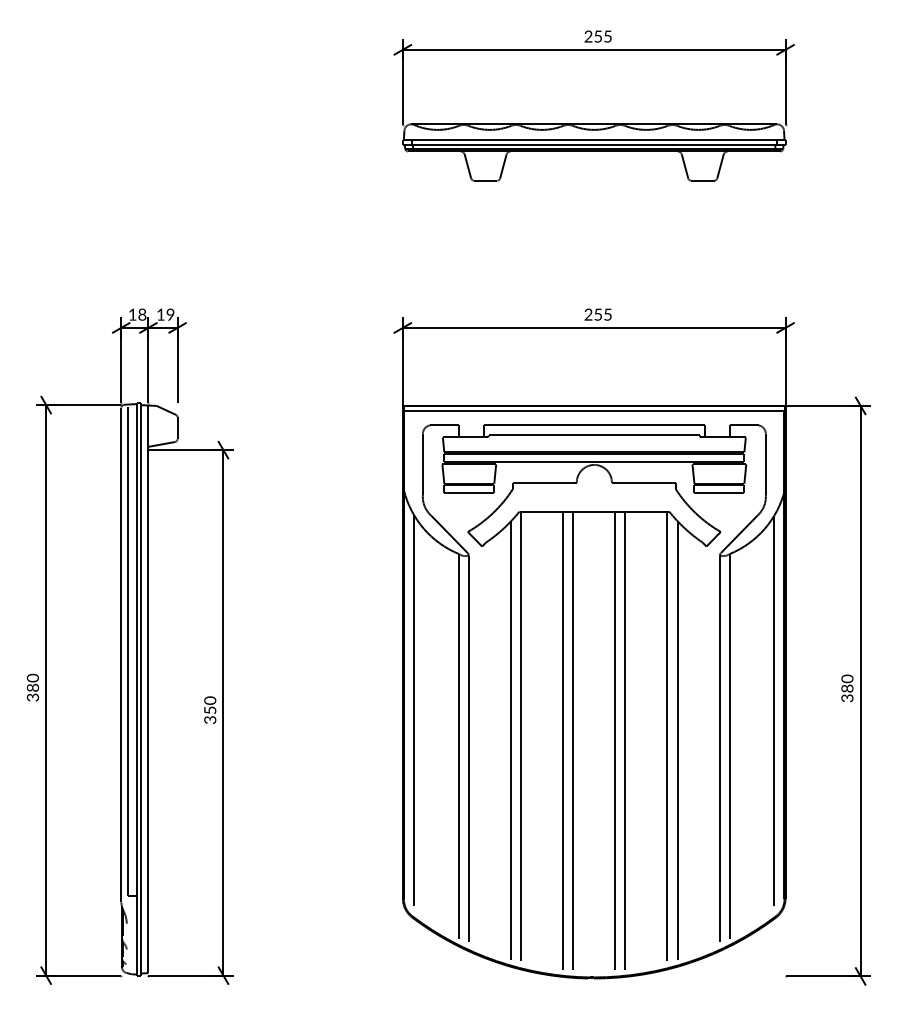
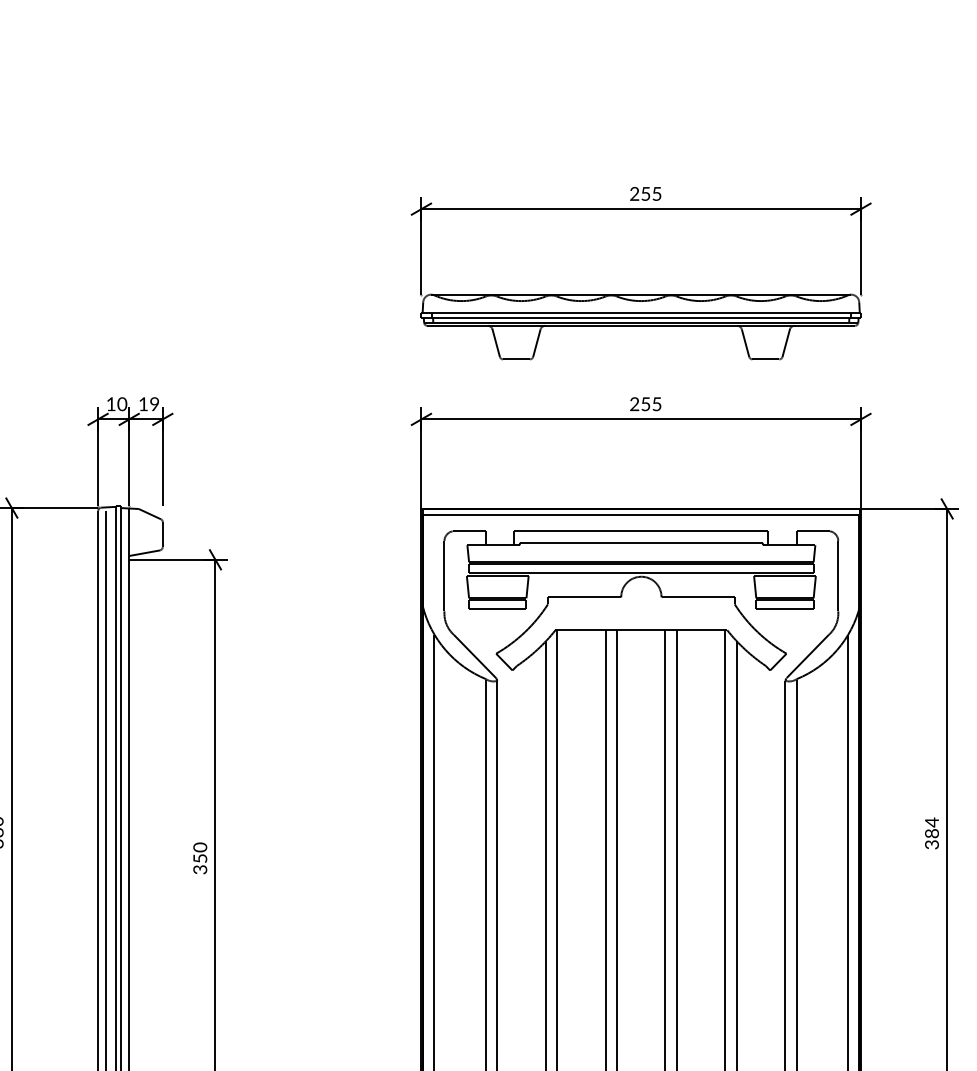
part: (593, 123) -> (640, 293), moved
text: (142, 314) -> (122, 403), 18 -> 10
text: (847, 678) -> (932, 822), 380 -> 384

